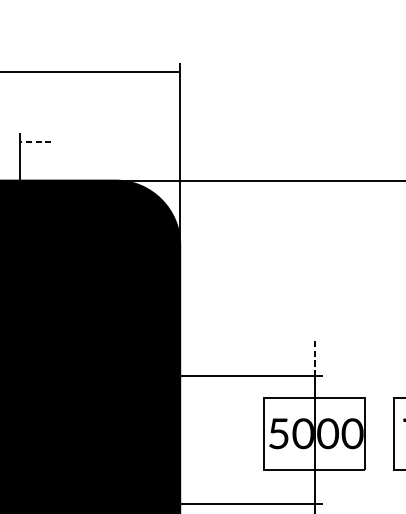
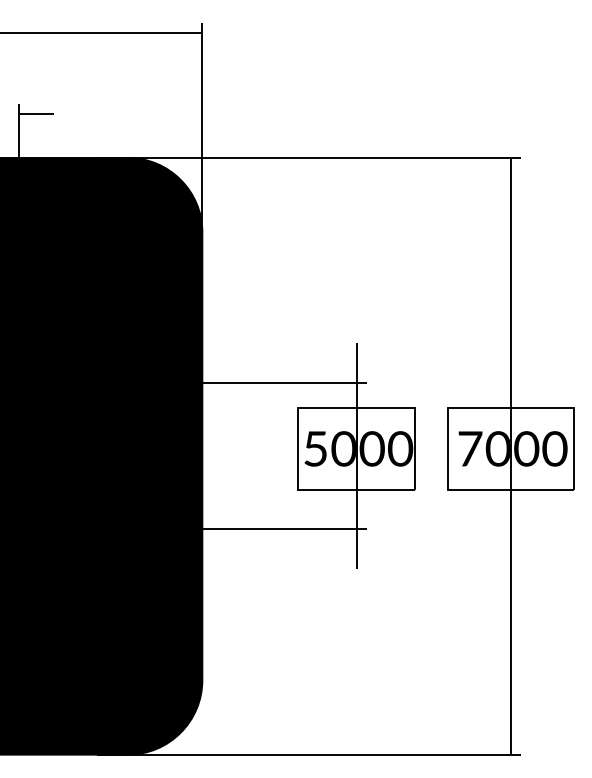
line: (35, 141) -> (36, 113), dashed -> solid
line: (314, 358) -> (356, 362), dashed -> solid

